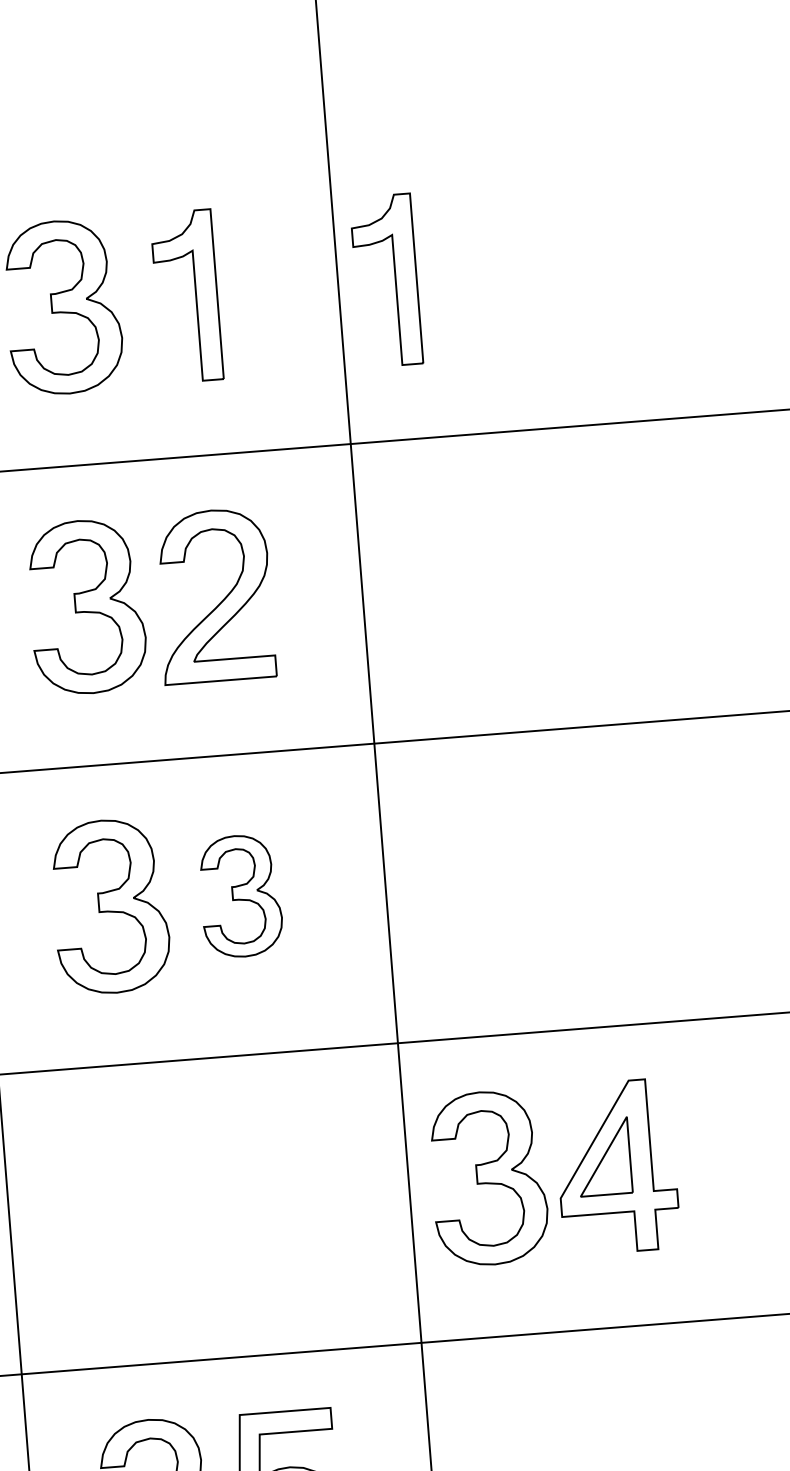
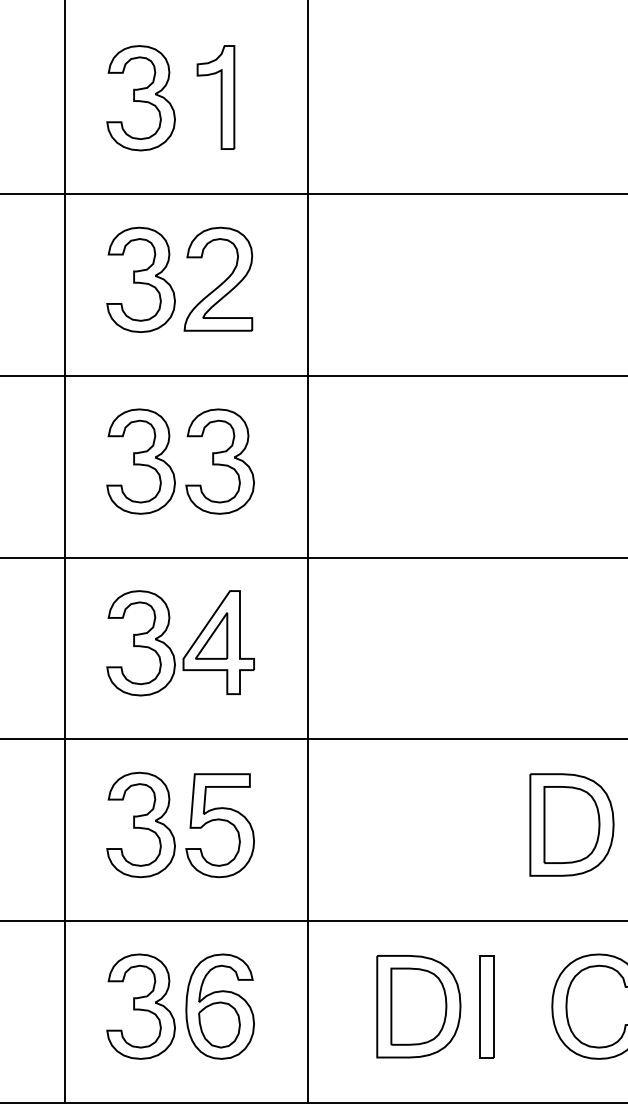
part: (385, 280) -> (336, 97), removed
part: (239, 896) -> (219, 461), size x1.43
part: (567, 1182) -> (188, 649), moved

